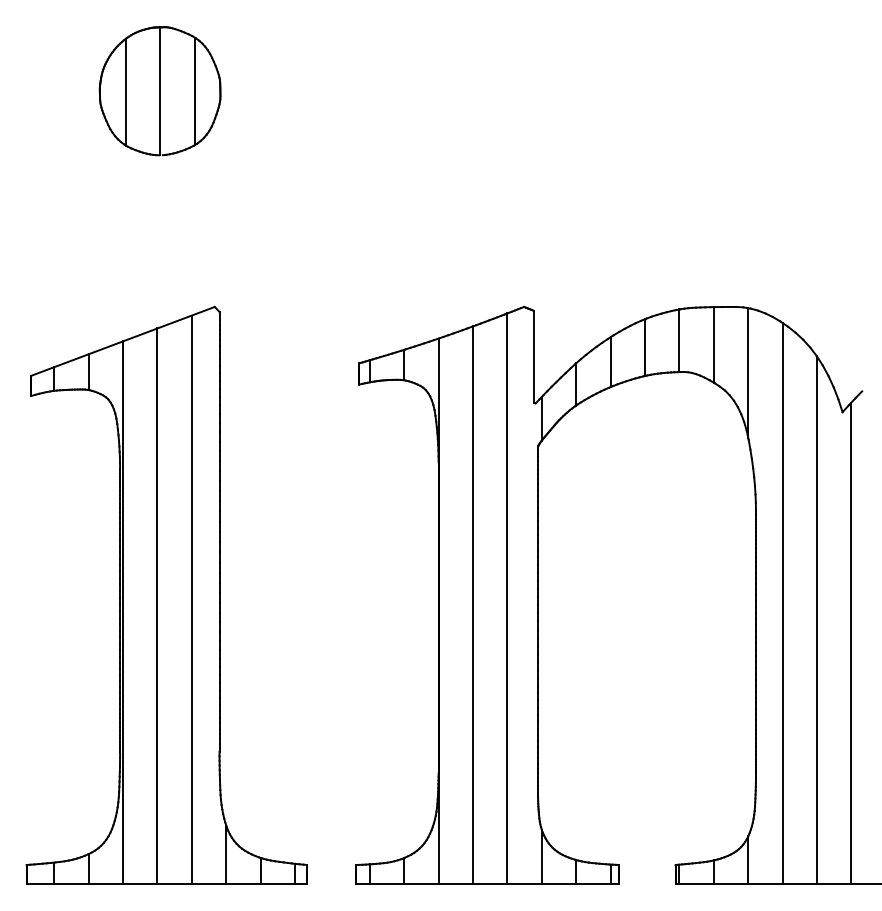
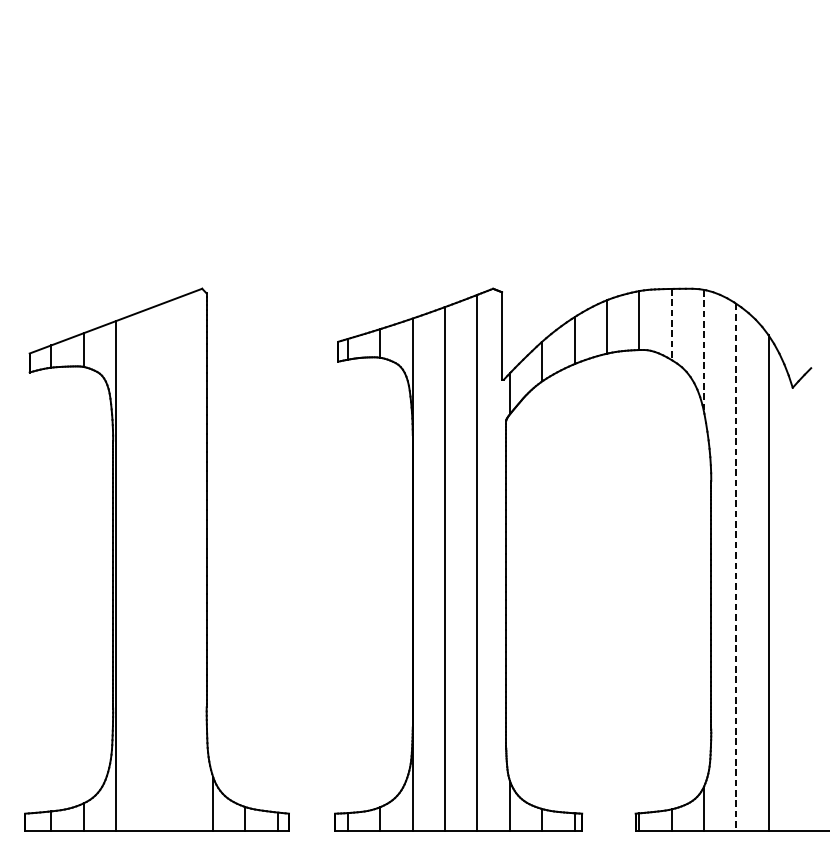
part: (159, 91) -> (150, 86), removed
line: (713, 344) -> (671, 324), solid -> dashed
line: (748, 372) -> (704, 350), solid -> dashed
line: (191, 599) -> (180, 563), removed
line: (782, 603) -> (736, 567), solid -> dashed
line: (157, 605) -> (148, 569), removed
line: (851, 642) -> (801, 604), removed

